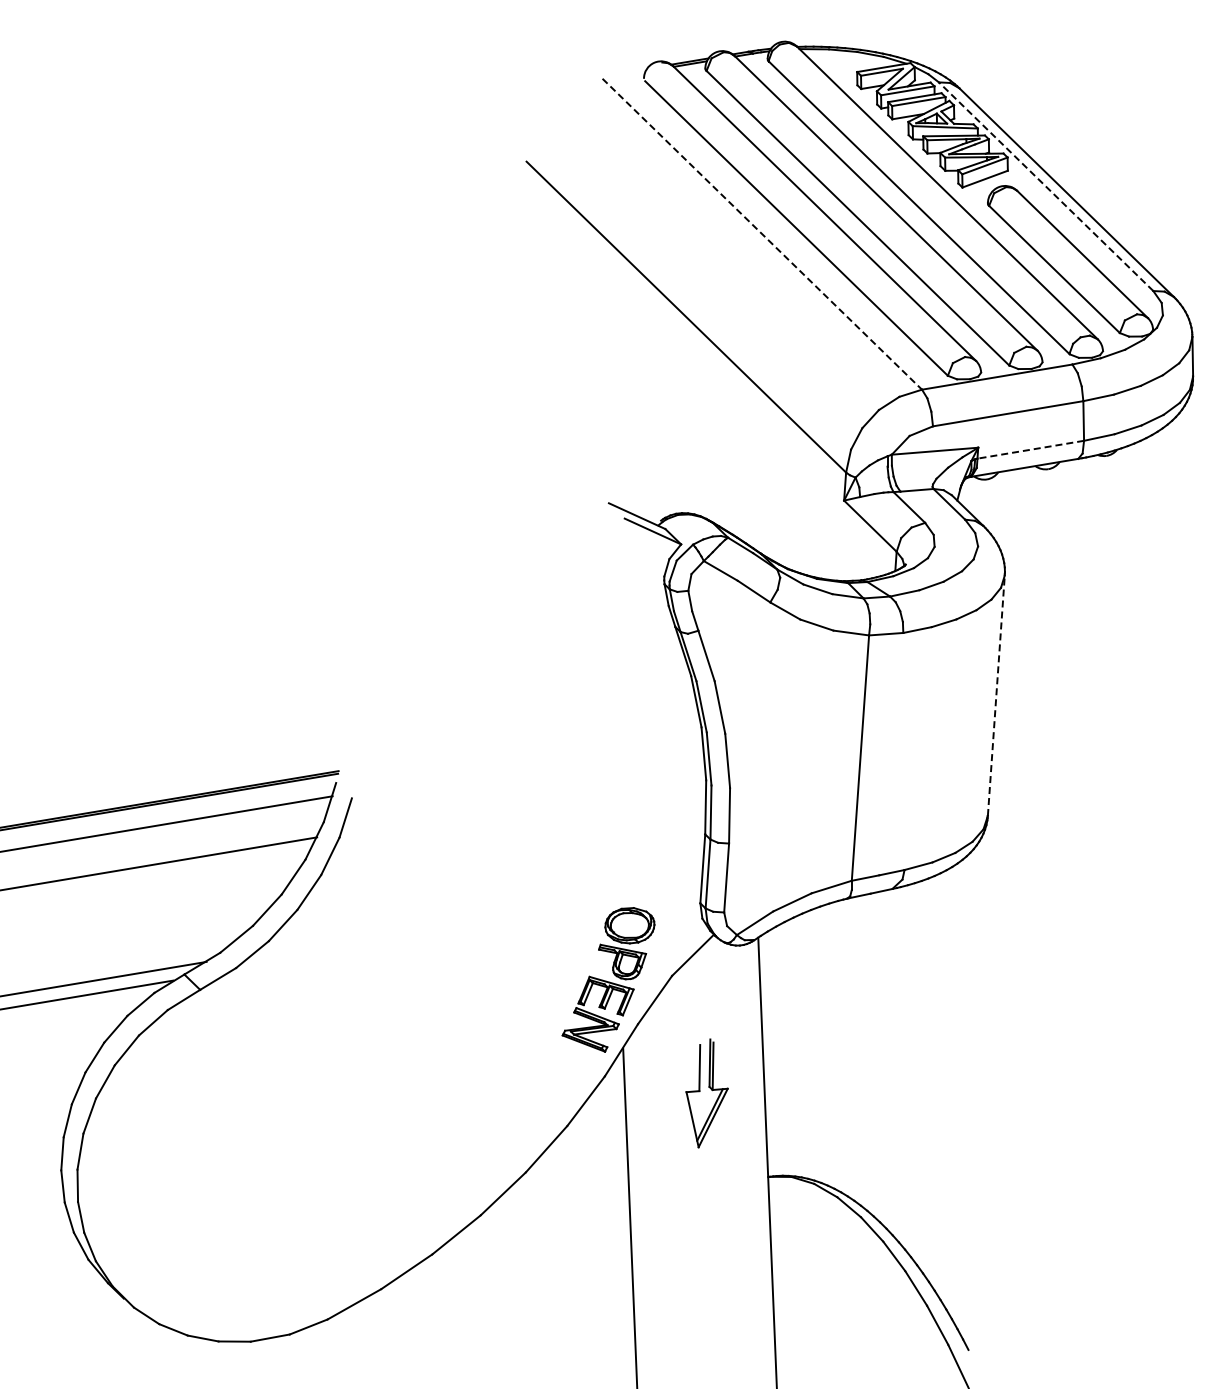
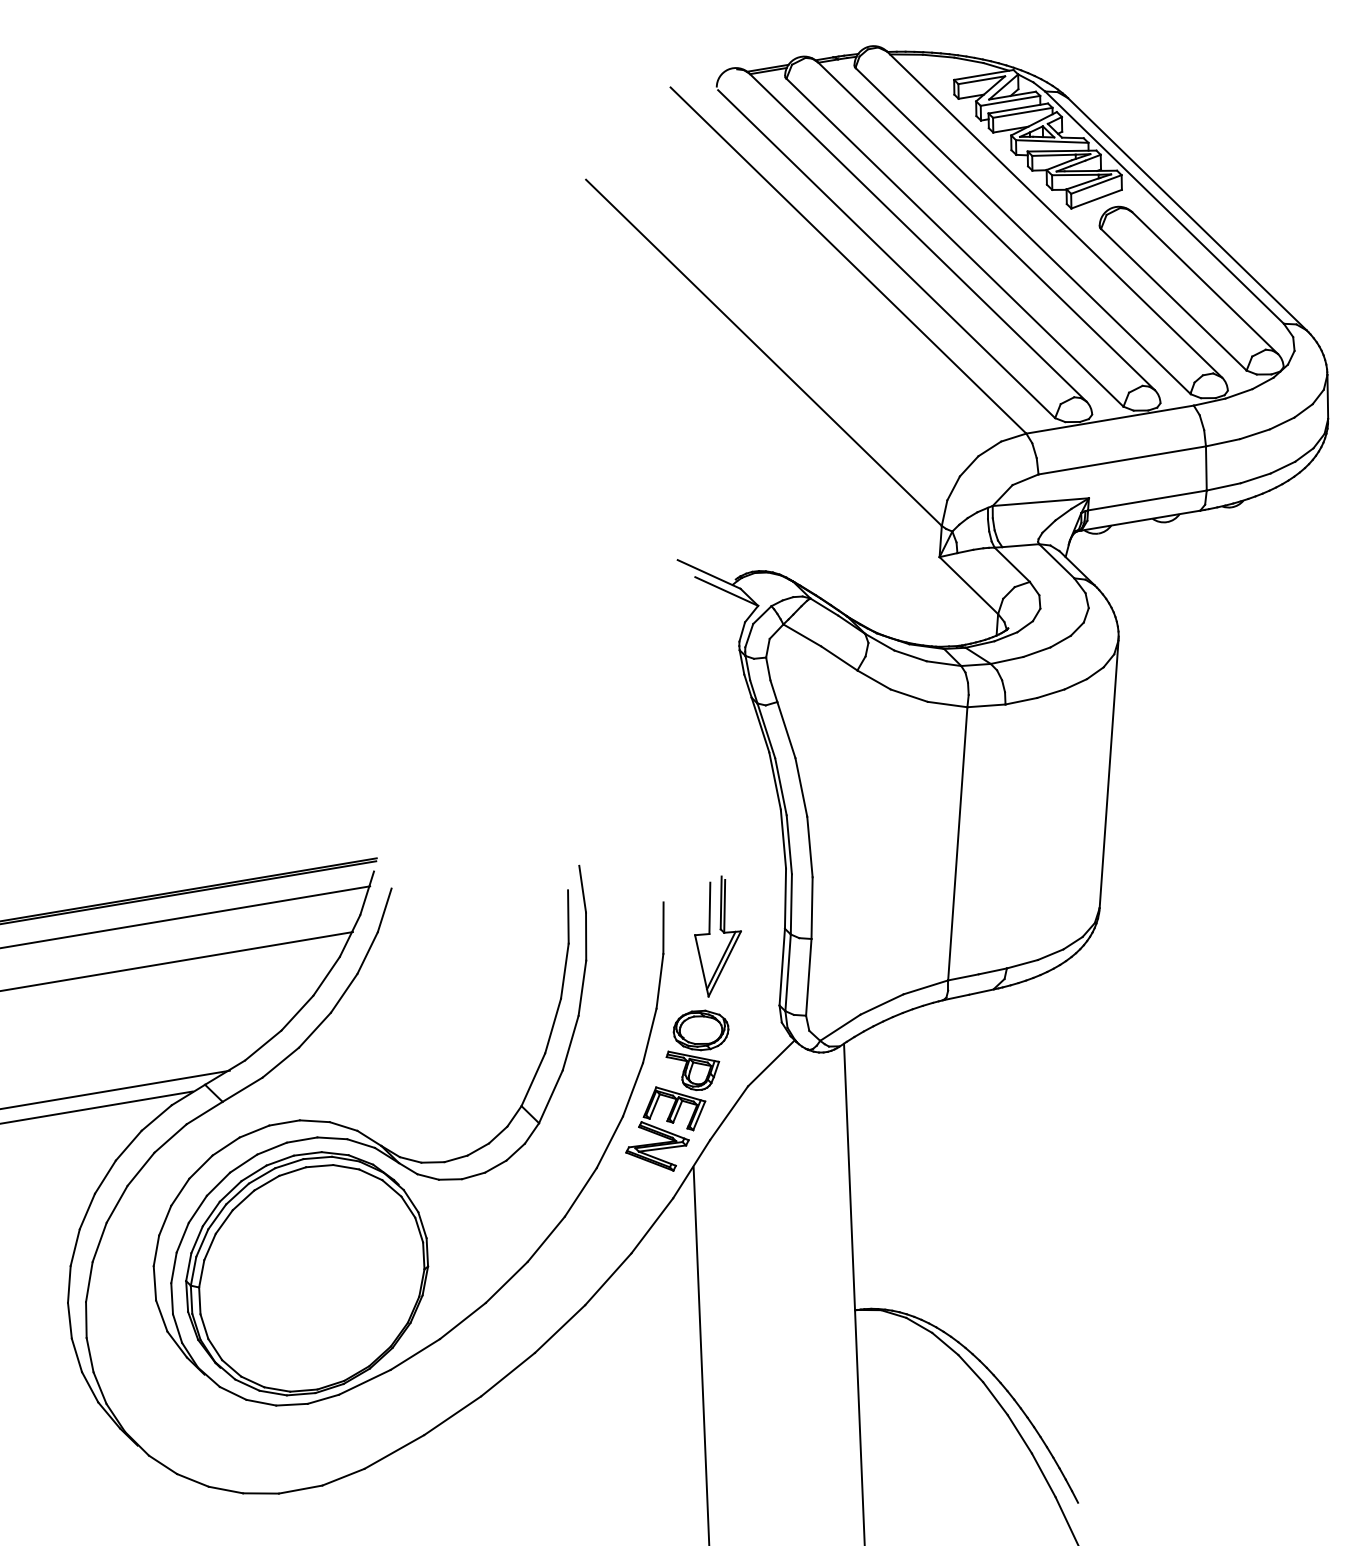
line: (1046, 186) -> (1164, 207), dashed -> solid
line: (762, 234) -> (848, 260), dashed -> solid
line: (1030, 449) -> (1147, 500), dashed -> solid
line: (996, 695) -> (1109, 774), dashed -> solid
part: (358, 1037) -> (398, 1154), added
part: (706, 1093) -> (717, 936), moved

